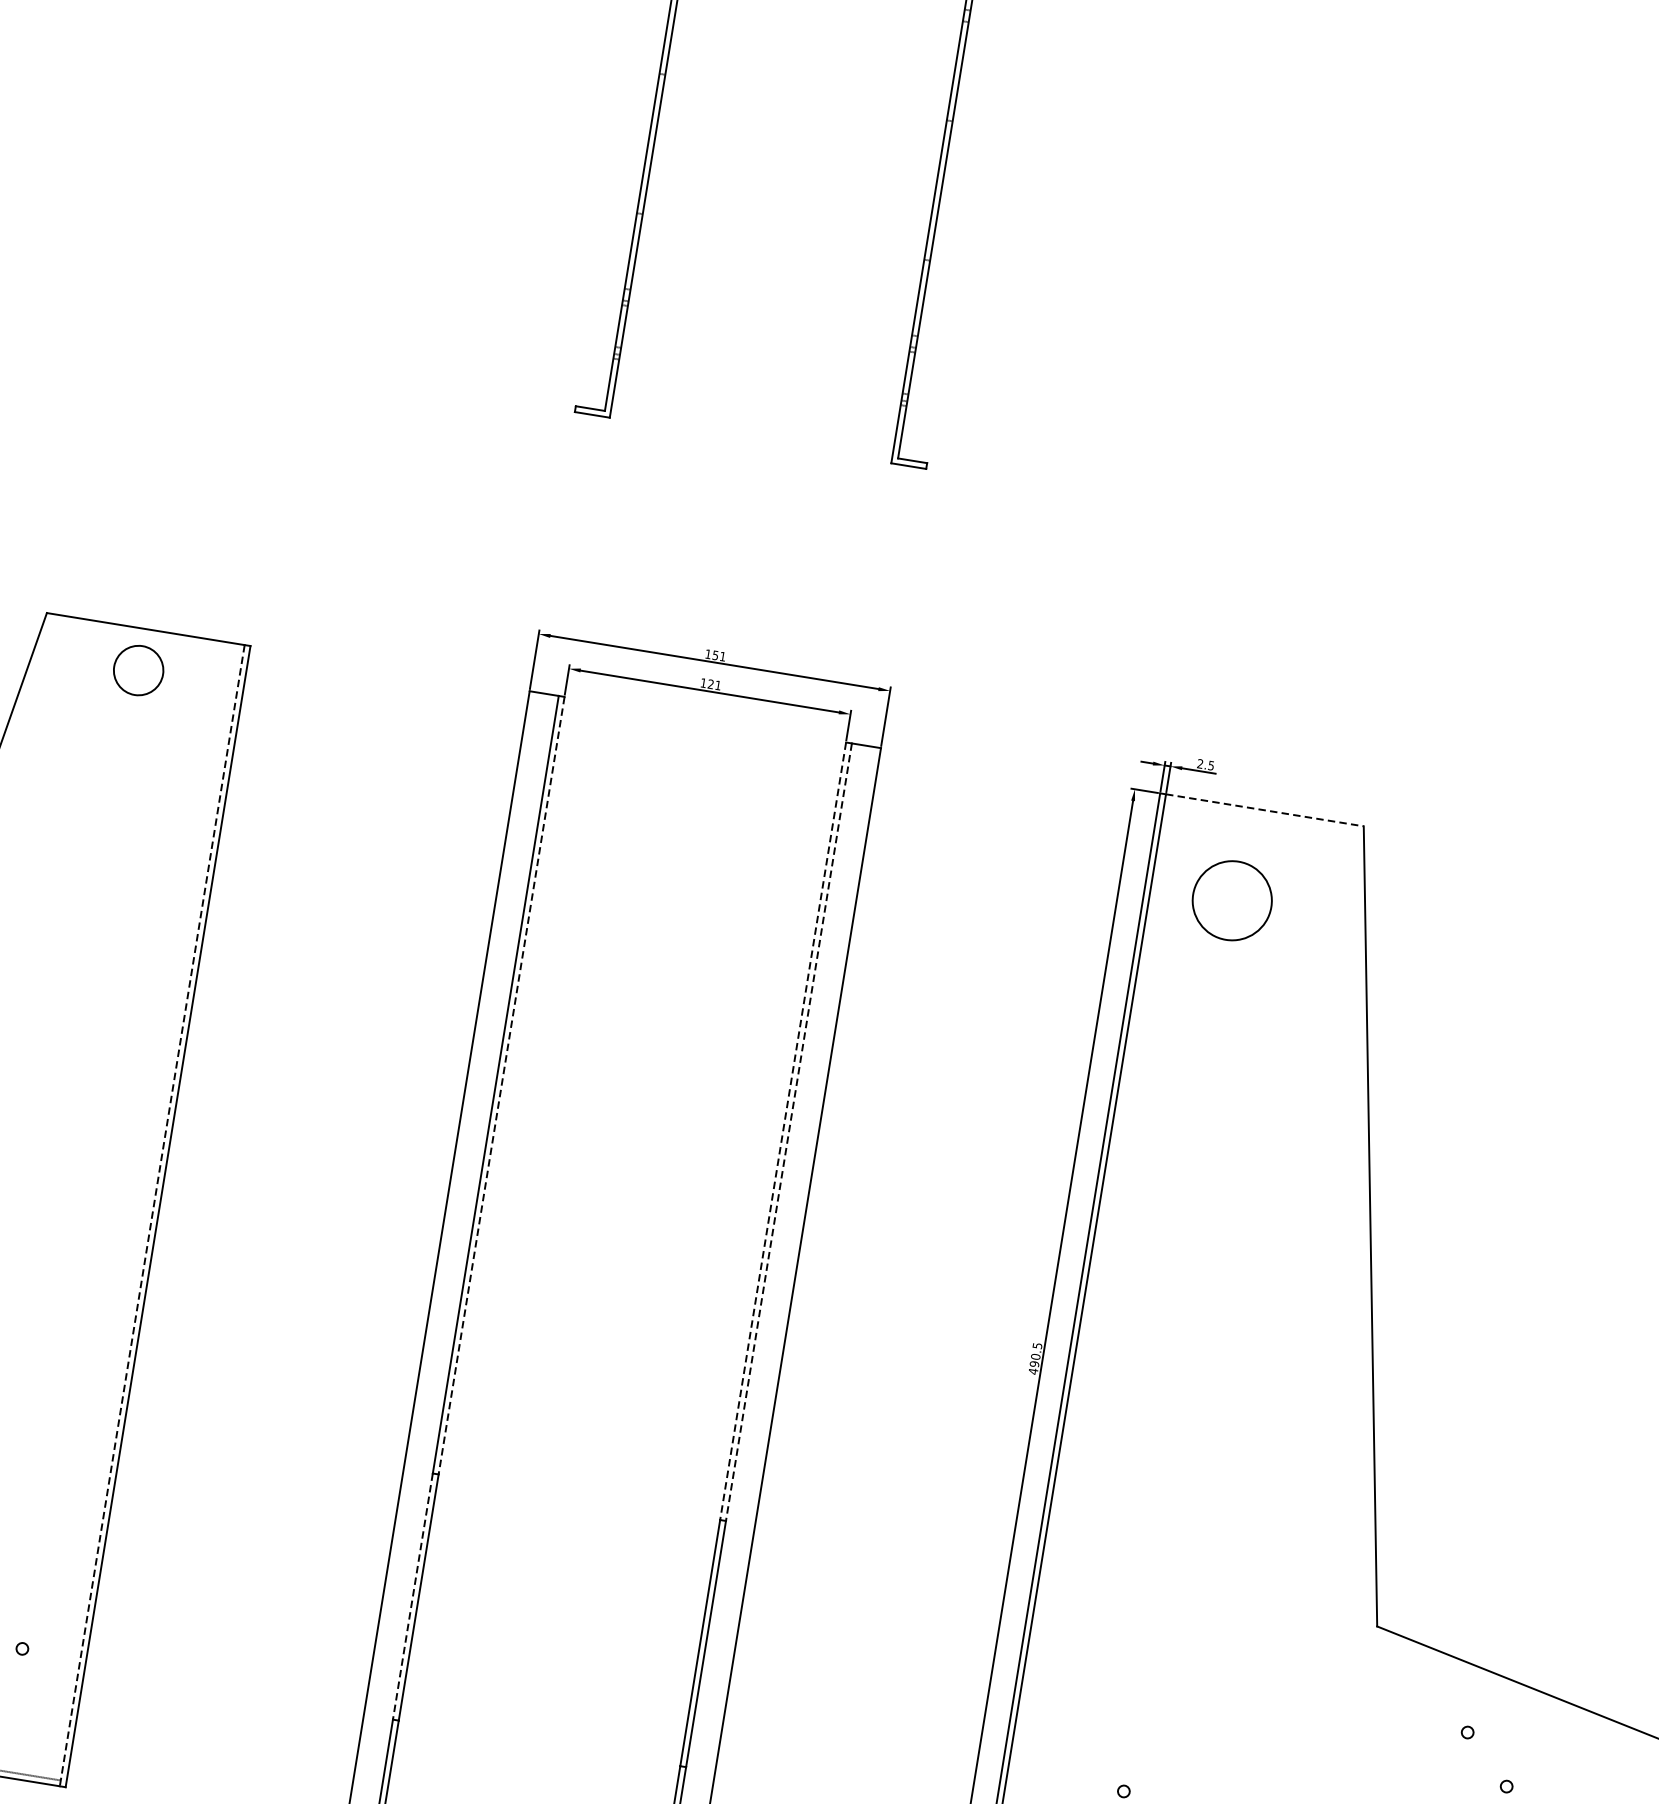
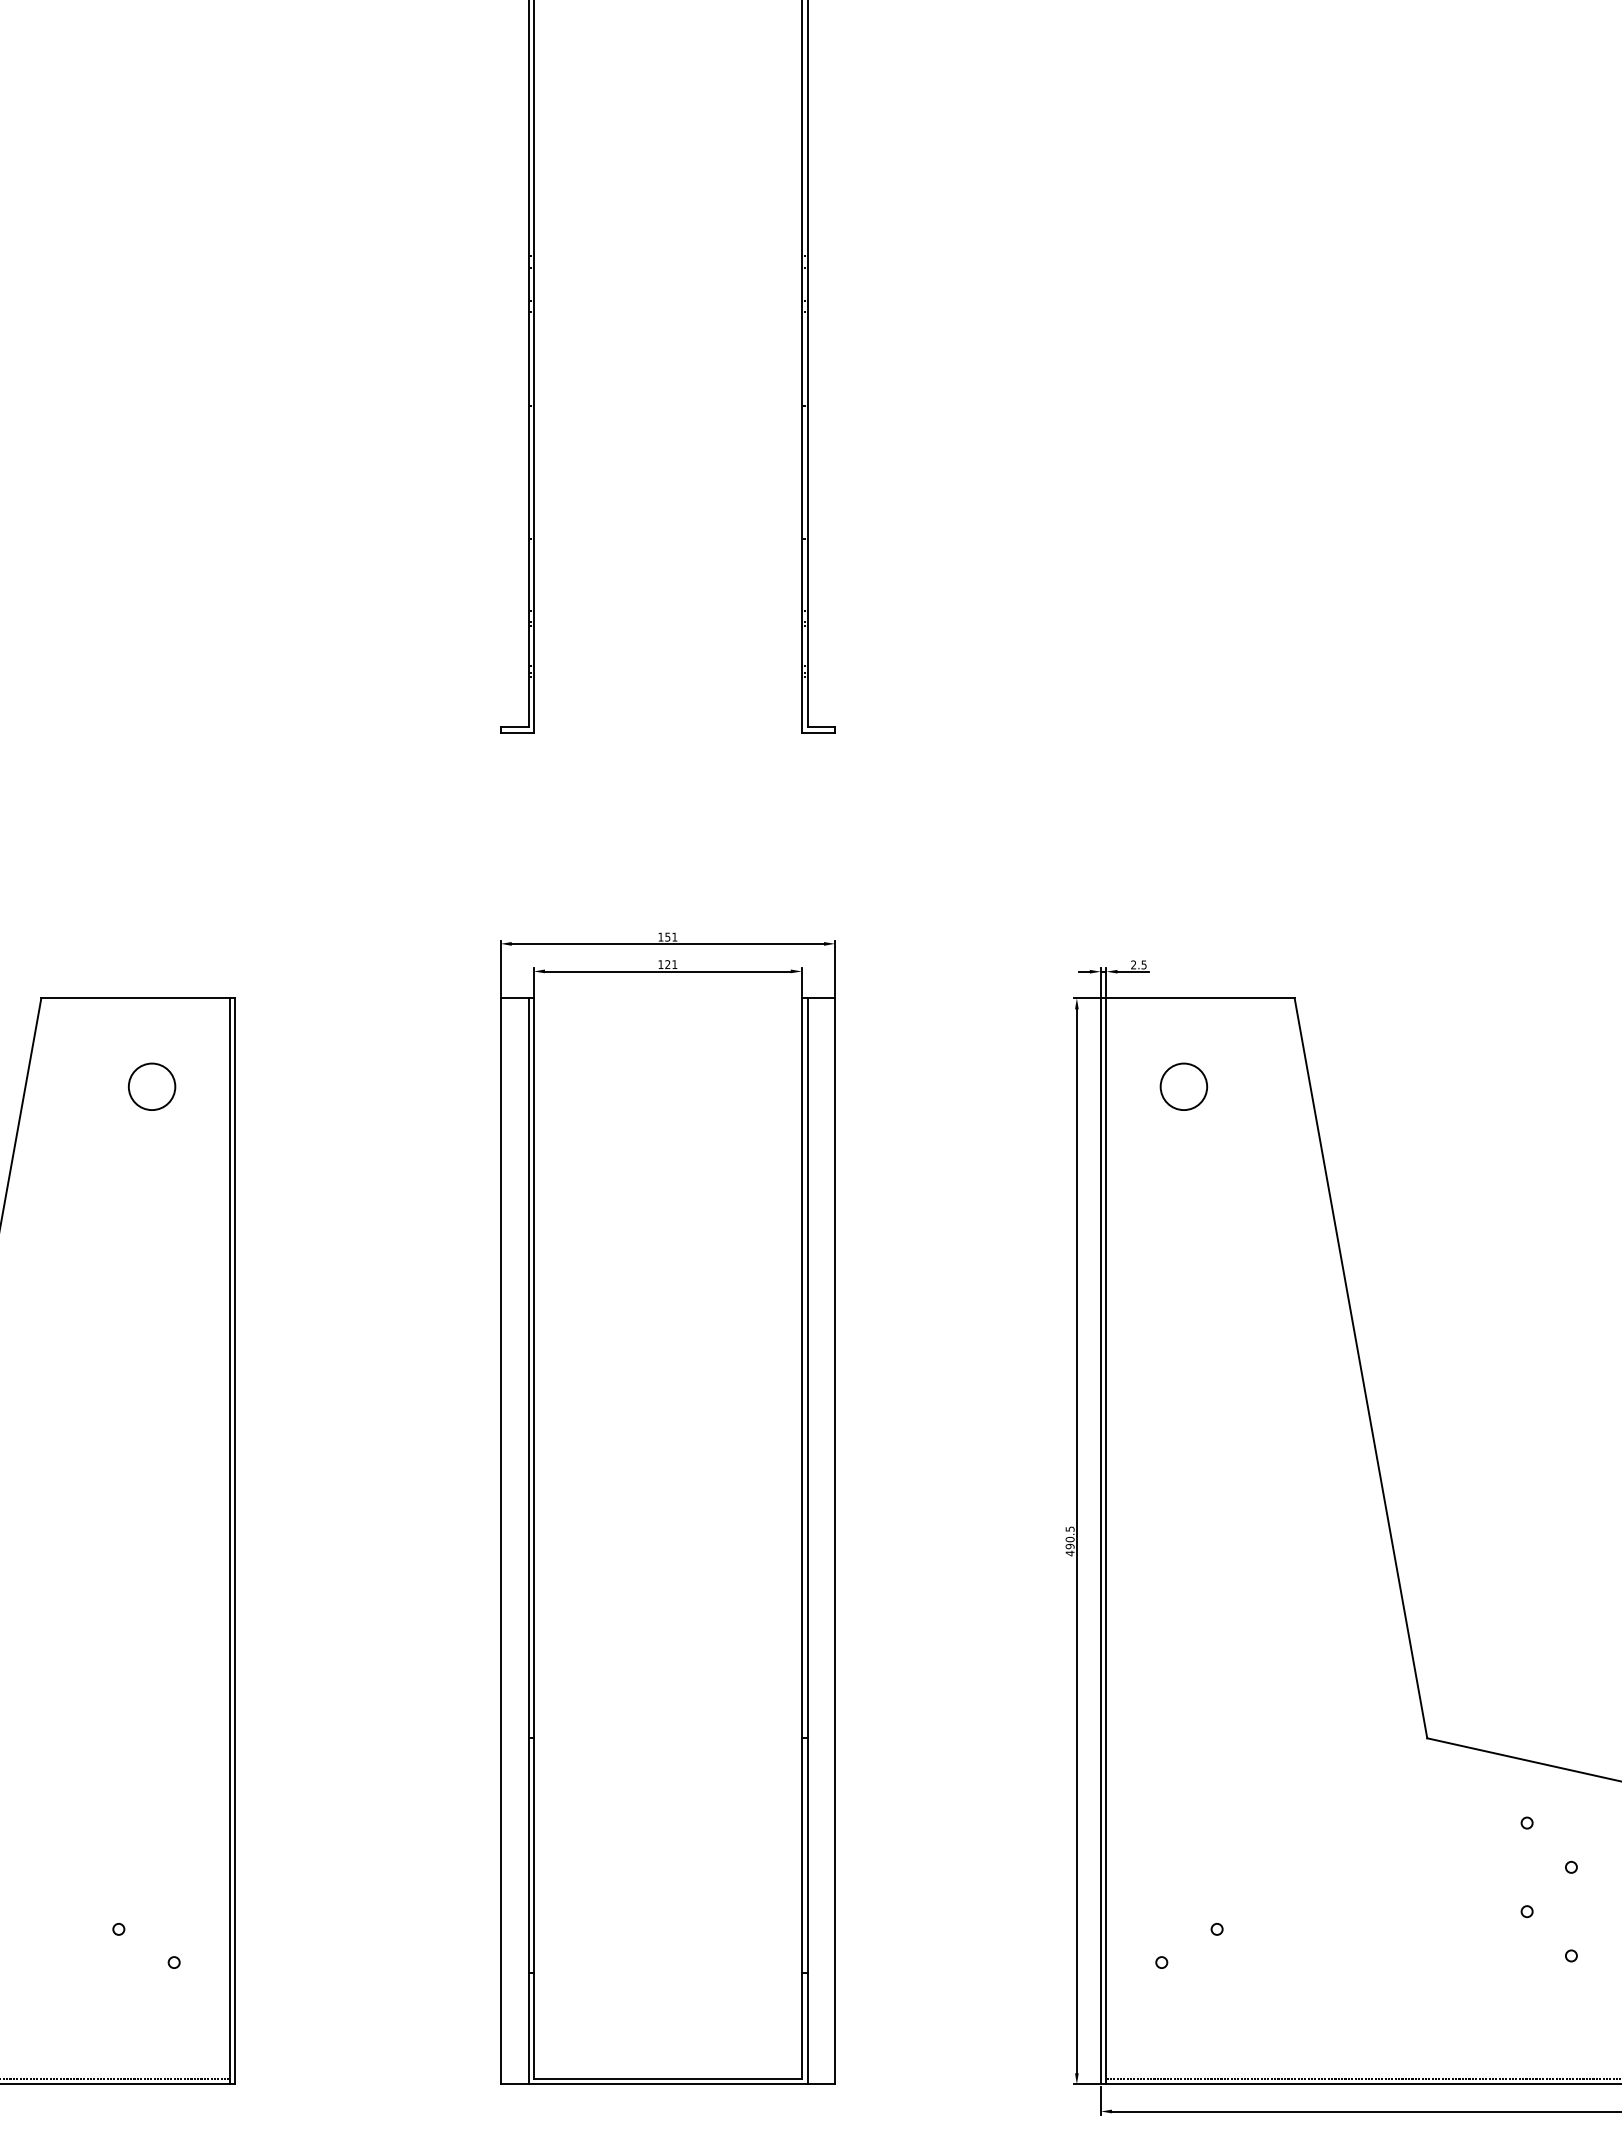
circle: (138, 670) -> (151, 1086), moved
line: (1265, 810) -> (1201, 998), dashed -> solid
circle: (1231, 900) -> (1183, 1086), size x0.62
line: (502, 1085) -> (534, 1368), dashed -> solid
line: (782, 1131) -> (801, 1368), dashed -> solid
line: (788, 1132) -> (807, 1368), dashed -> solid
line: (152, 1215) -> (229, 1541), dashed -> solid
line: (412, 1596) -> (528, 1855), dashed -> solid

